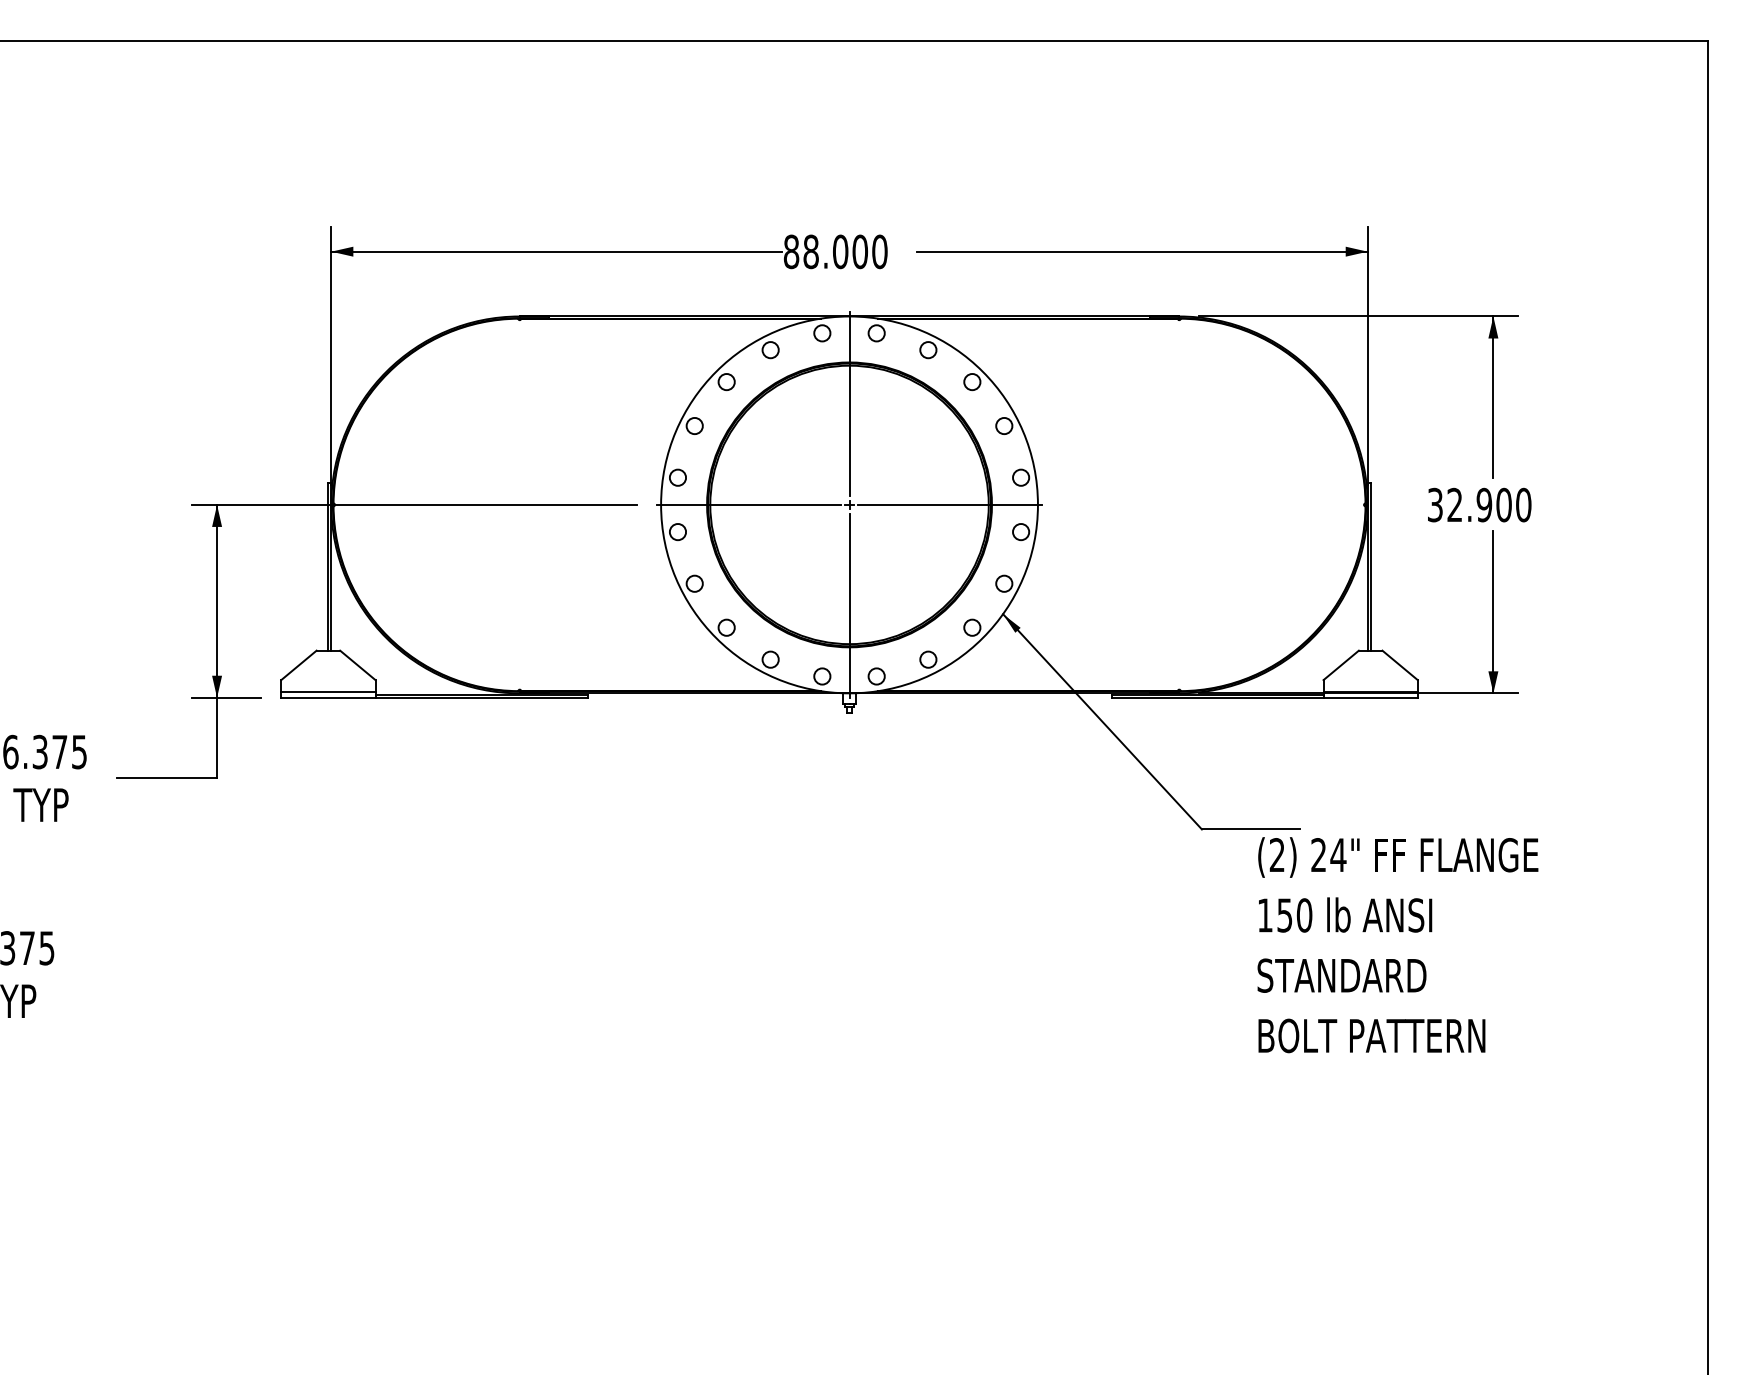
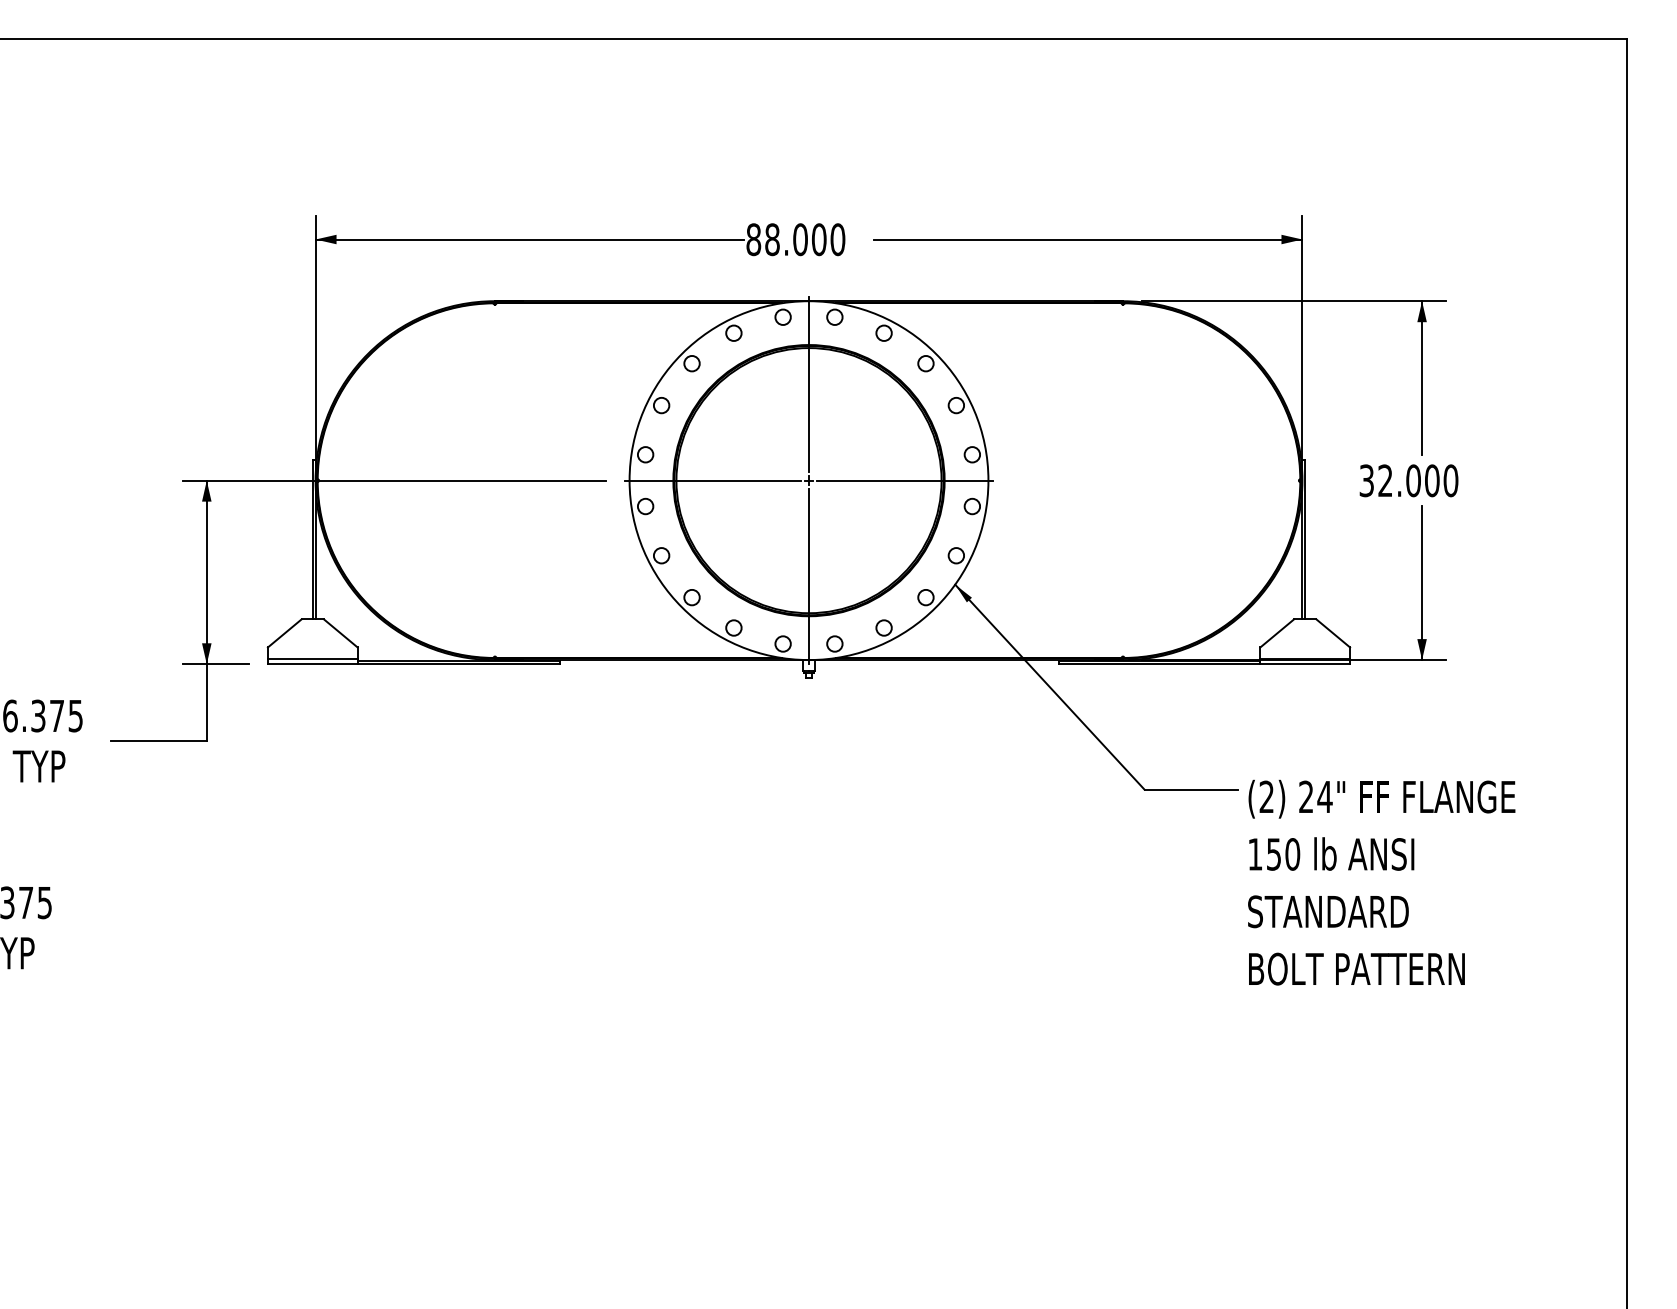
text: (1484, 505) -> (1413, 481), 32.900 -> 32.000
text: (1397, 945) -> (1381, 883), moved

